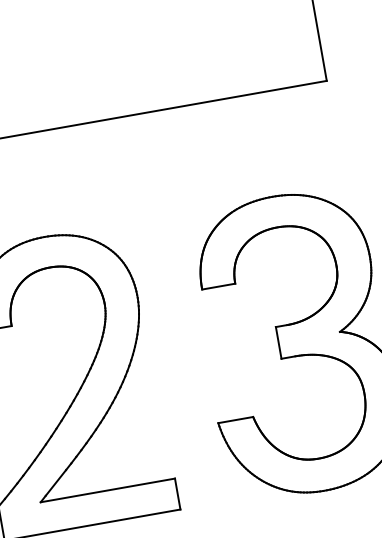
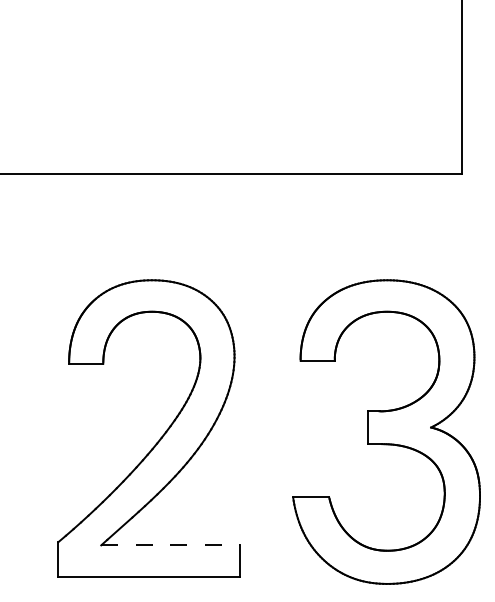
line: (108, 490) -> (171, 545), solid -> dashed

